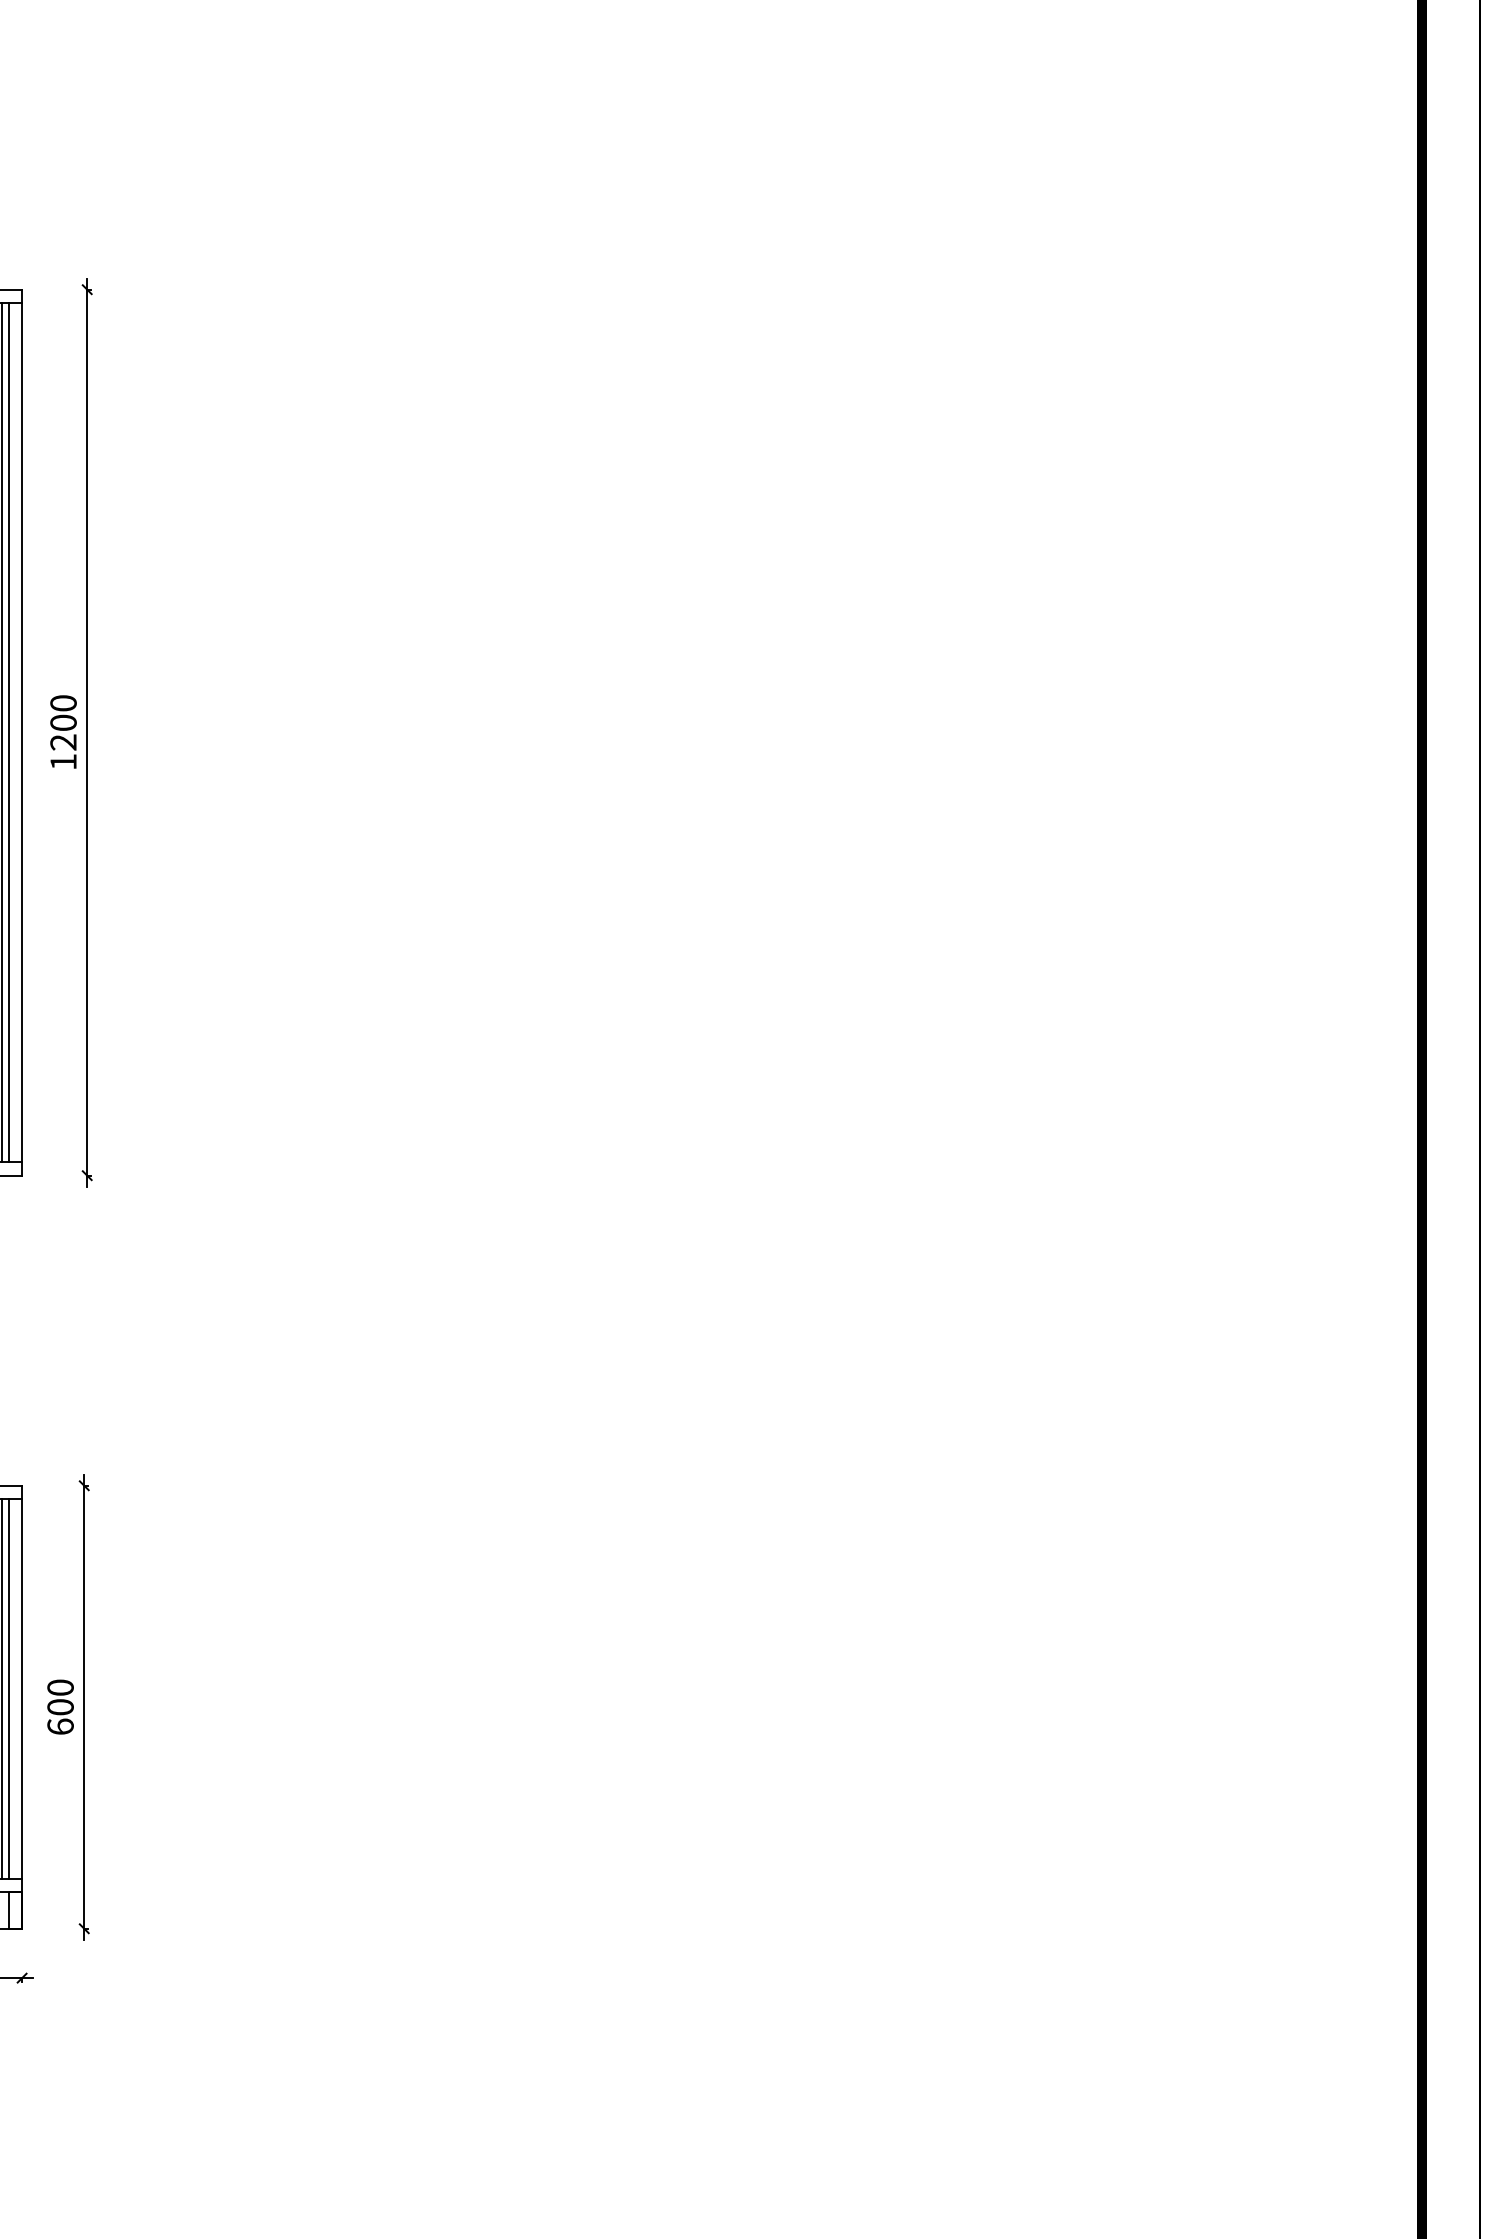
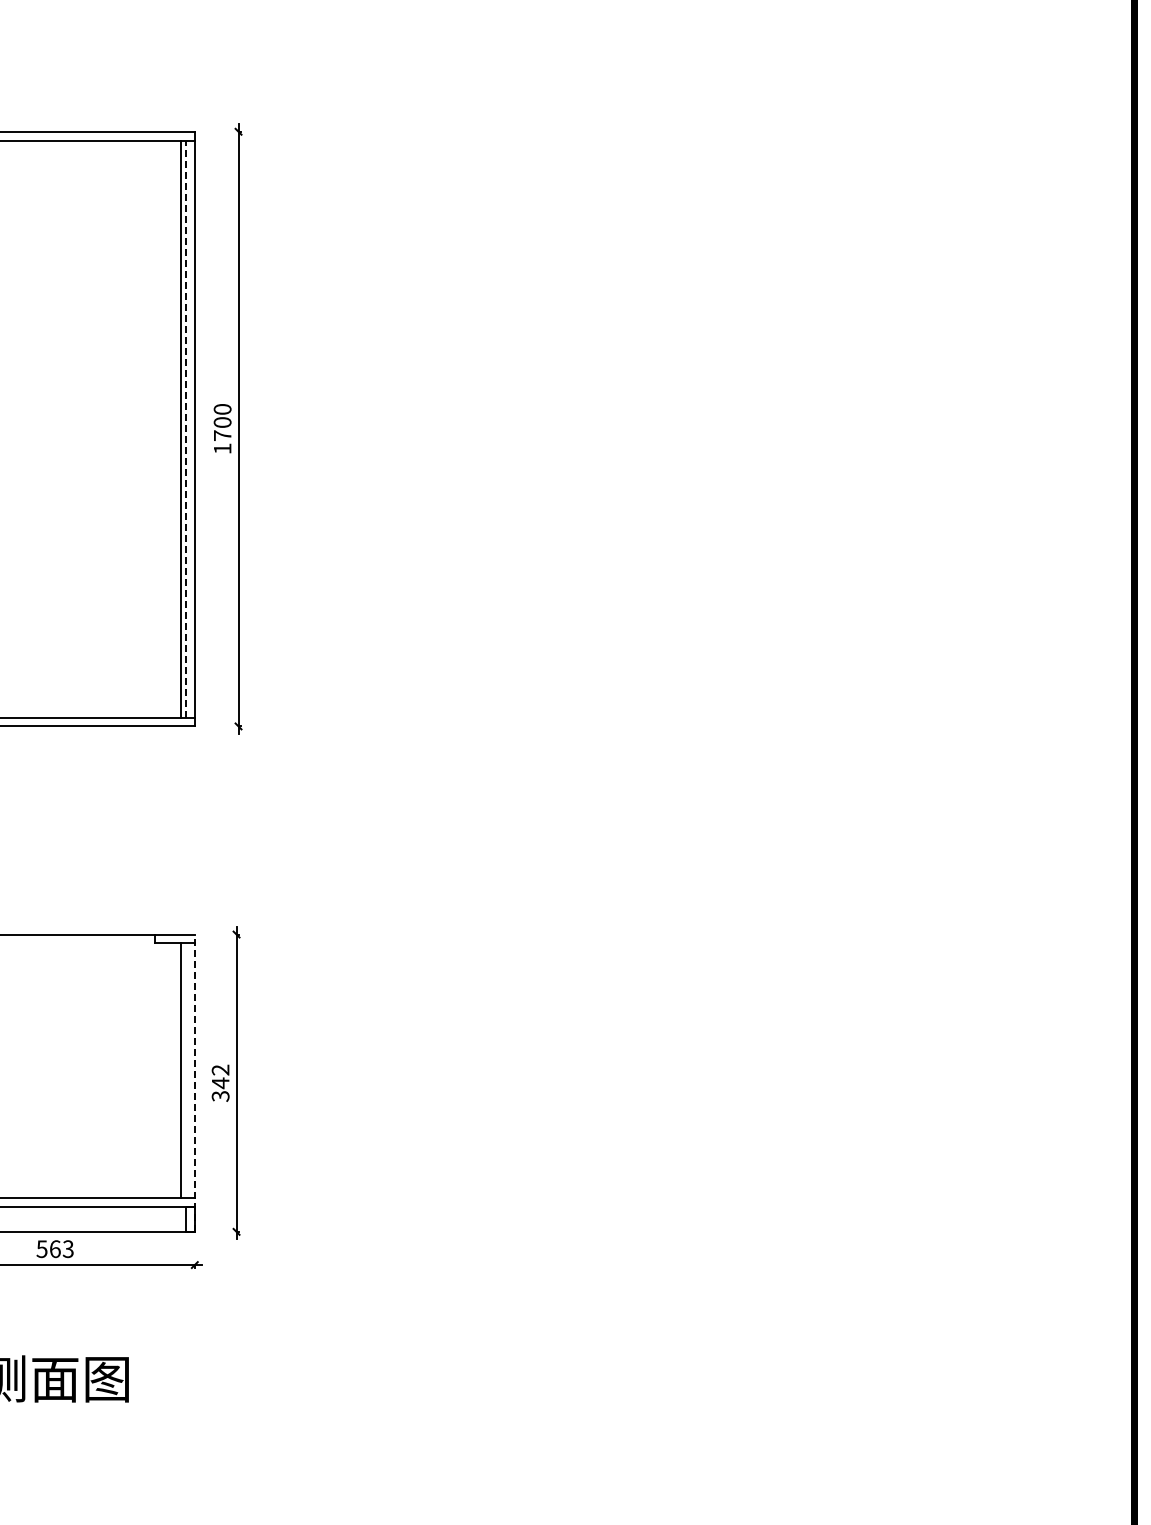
line: (8, 731) -> (185, 428), solid -> dashed
text: (63, 742) -> (222, 435), 1200 -> 1700
line: (8, 1688) -> (185, 1070), removed
text: (60, 1706) -> (220, 1082), 600 -> 342
line: (21, 1707) -> (194, 1083), solid -> dashed

